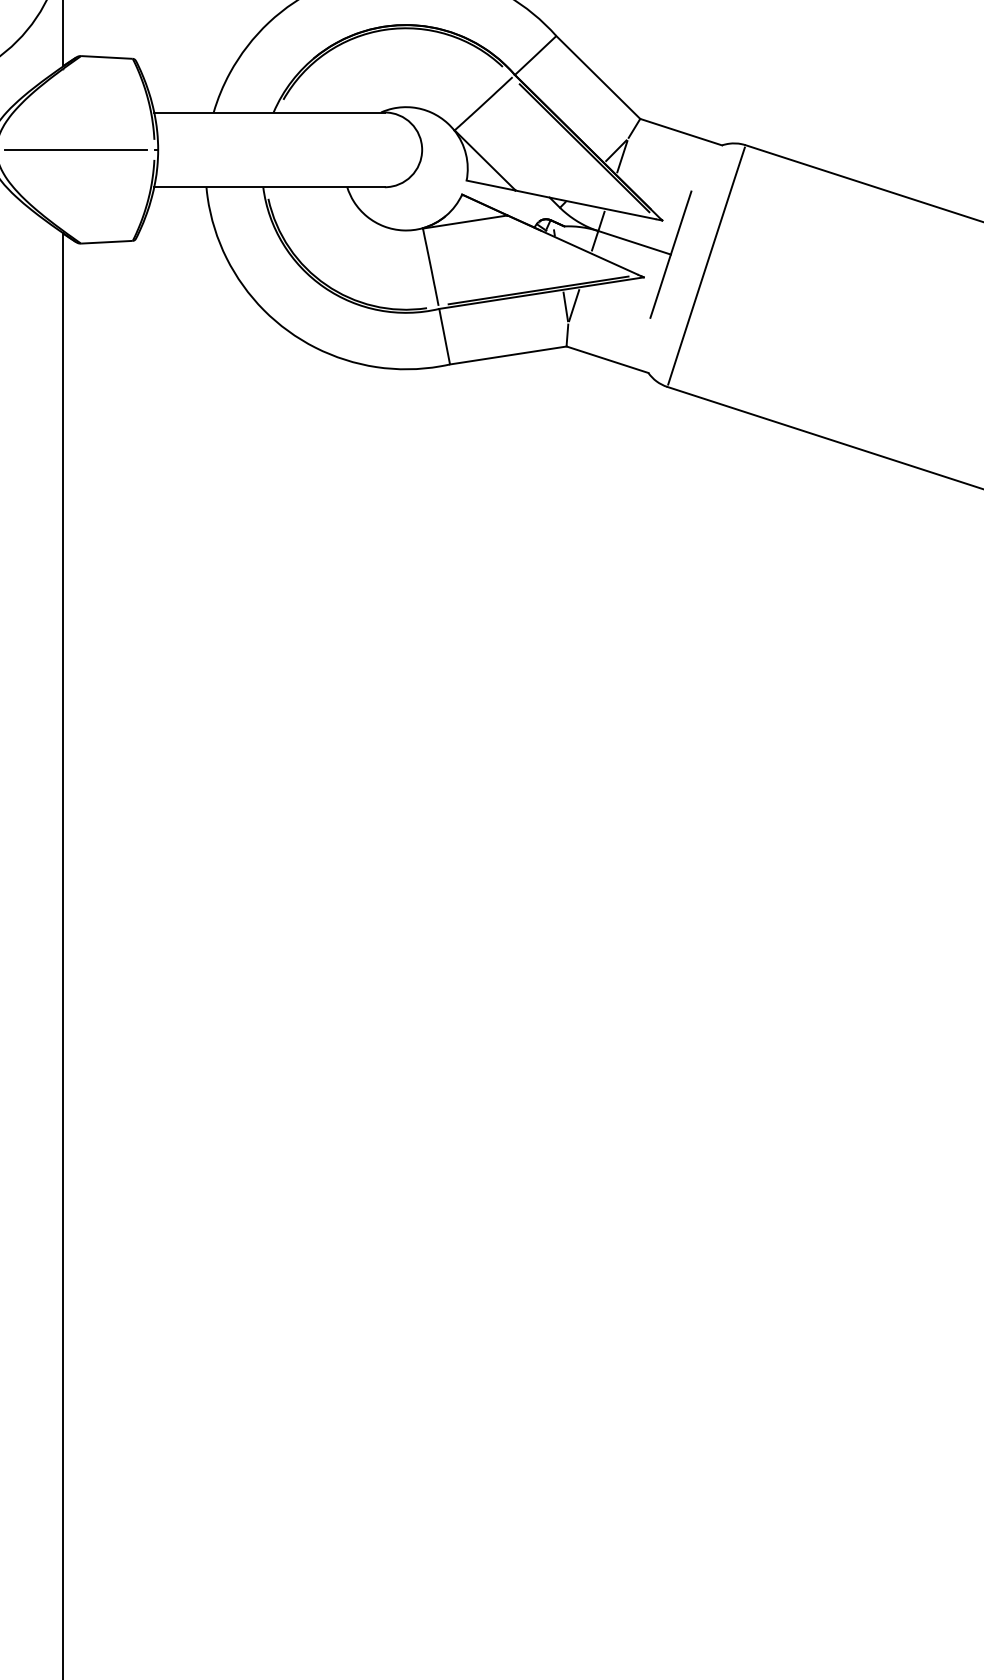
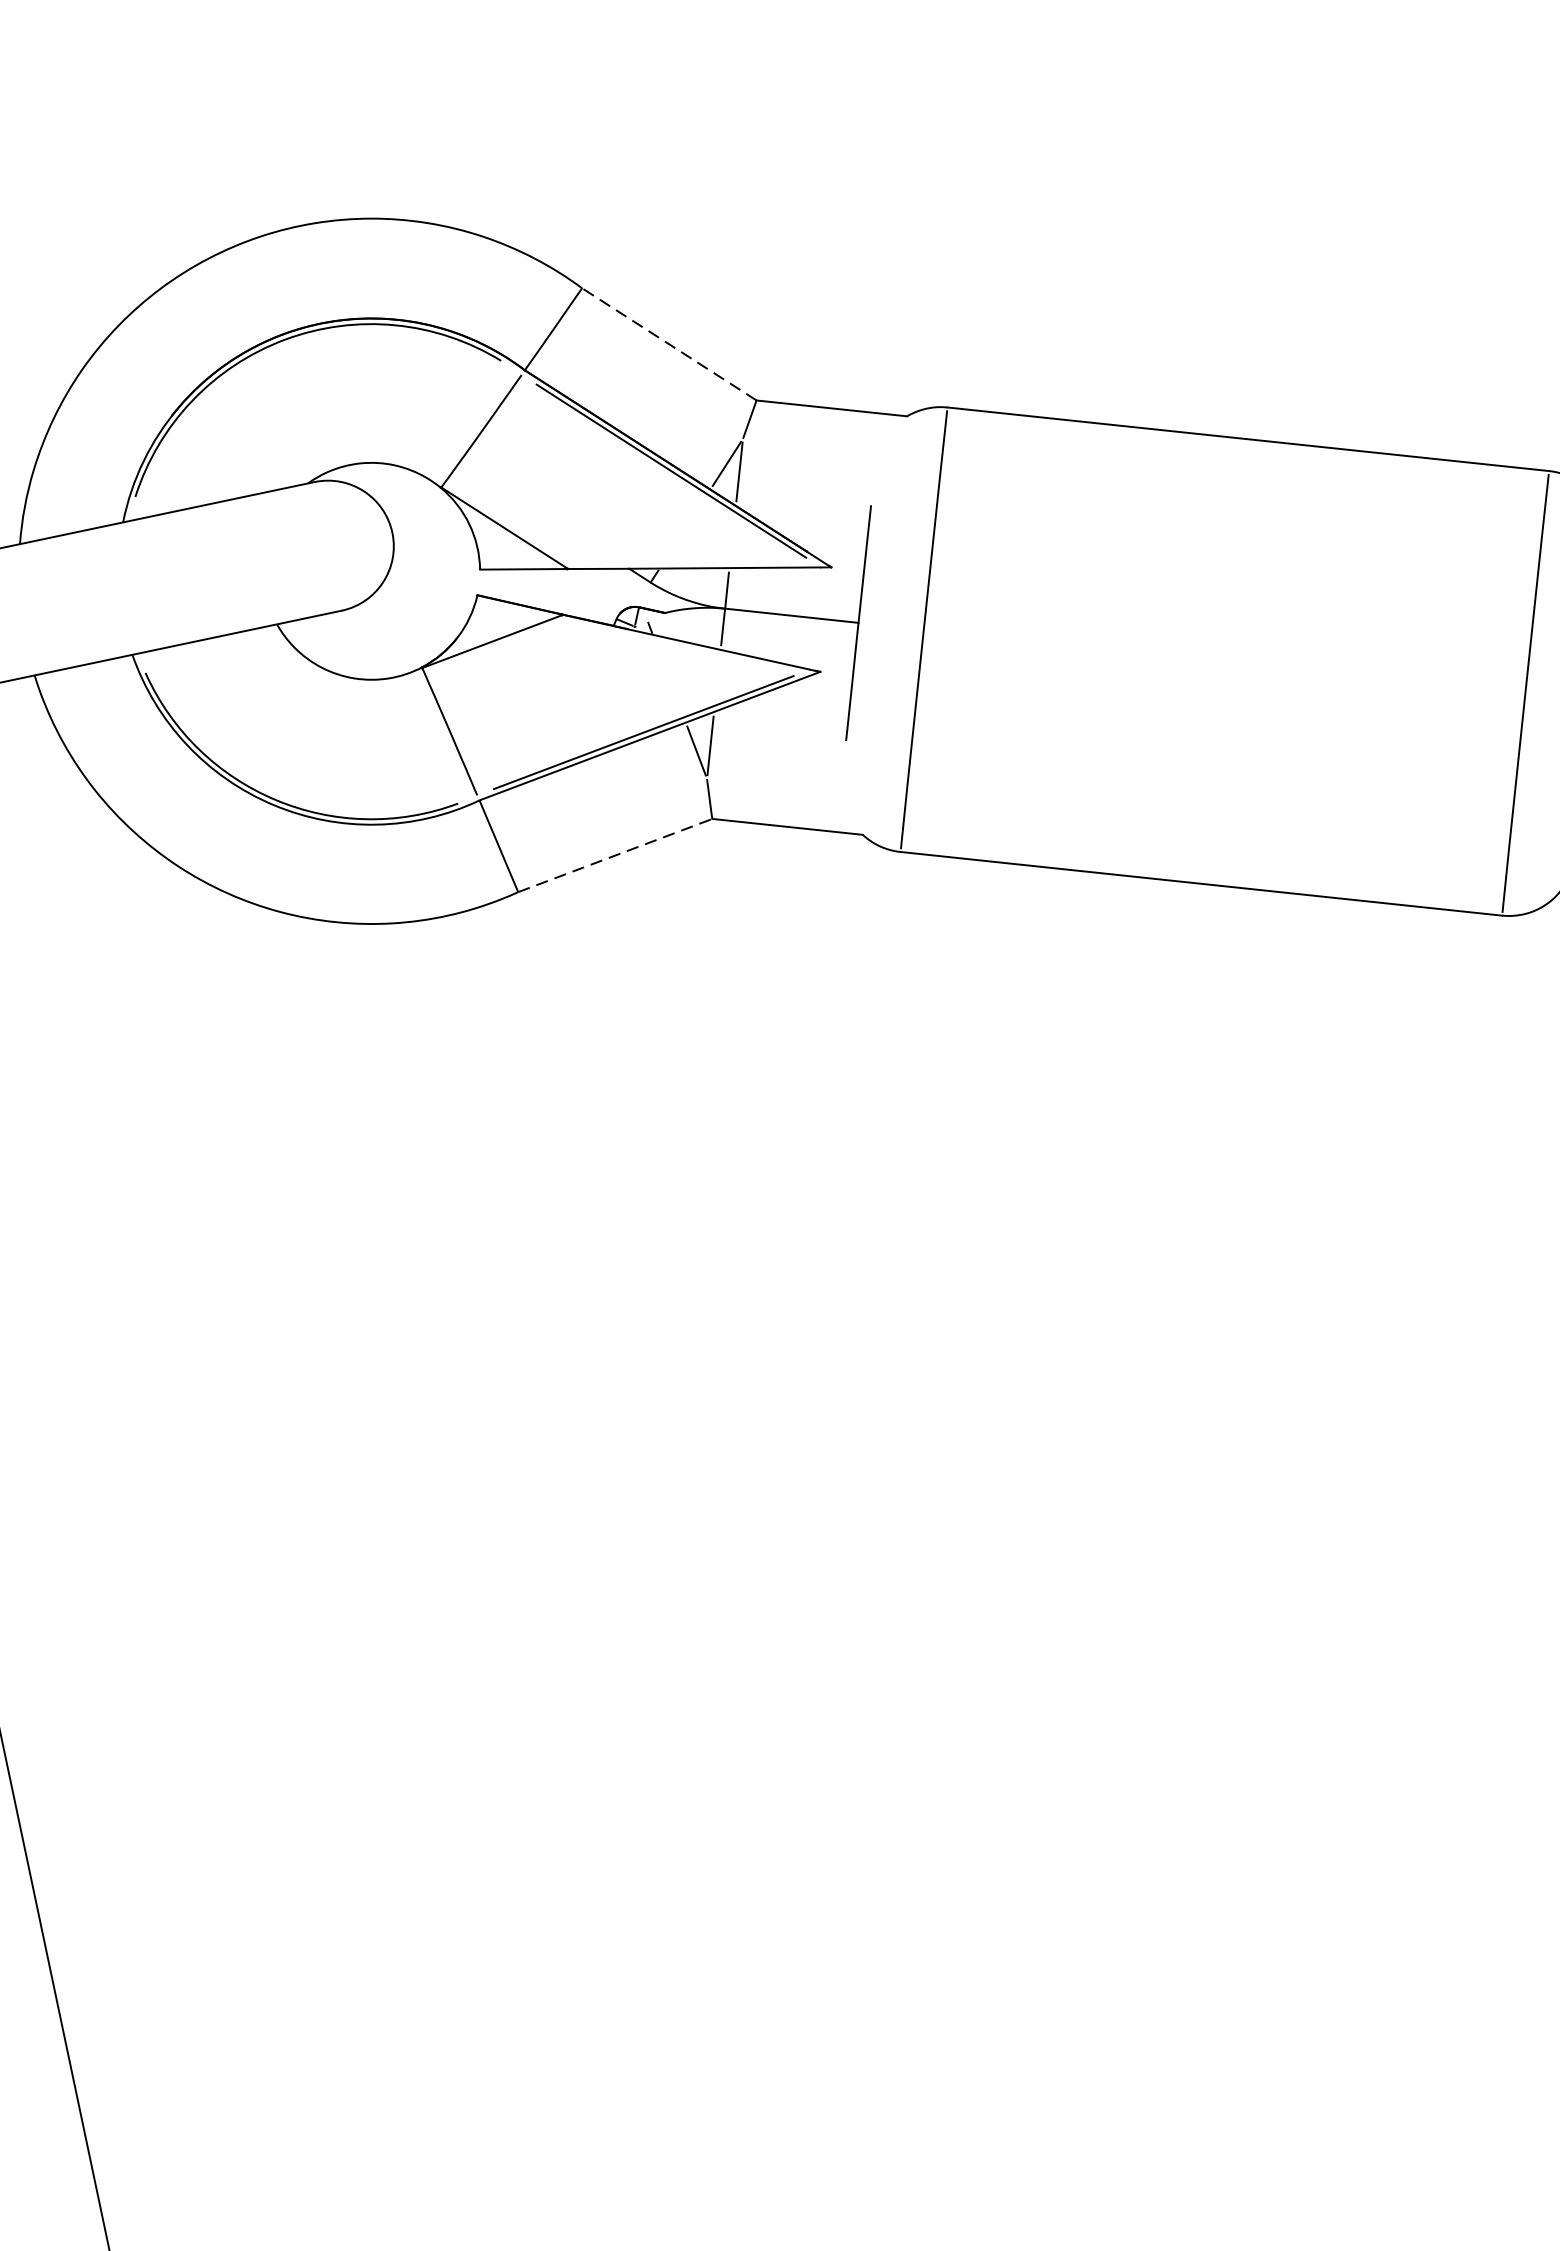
line: (598, 77) -> (669, 344), solid -> dashed
line: (508, 355) -> (615, 855), solid -> dashed

